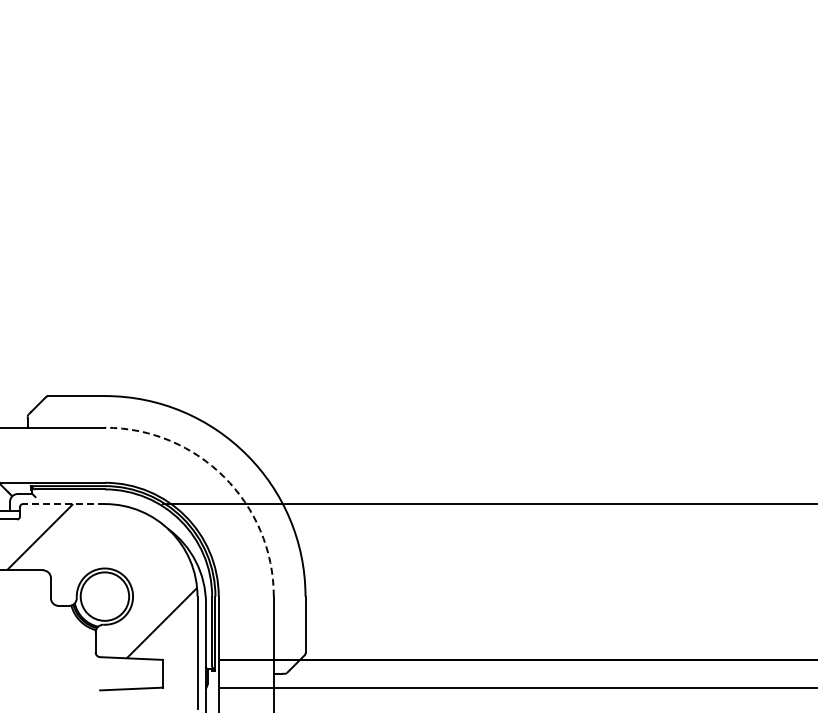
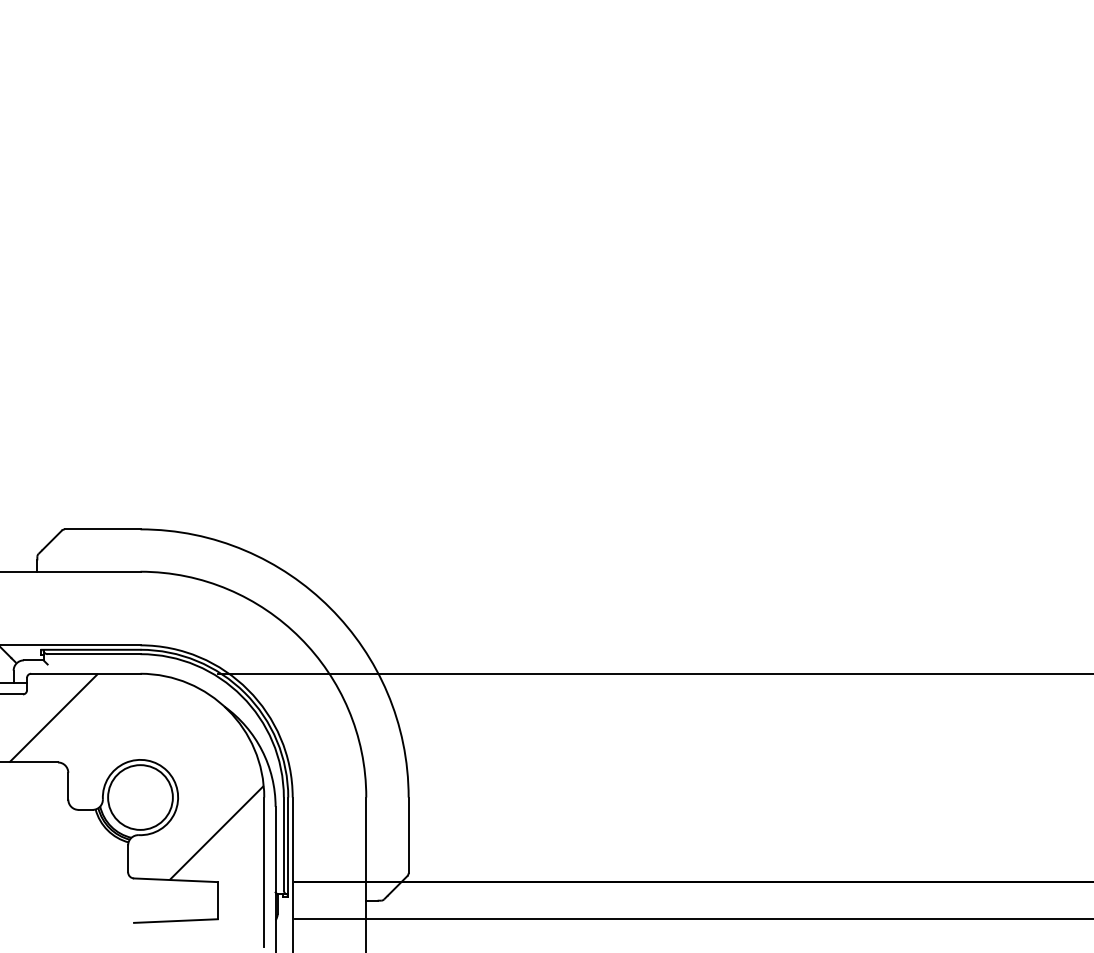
arc: (224, 477) -> (300, 638), dashed -> solid
line: (64, 504) -> (86, 674), dashed -> solid

